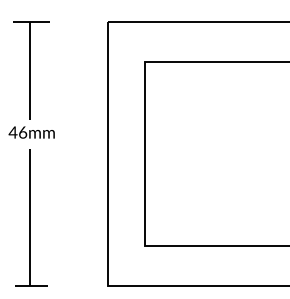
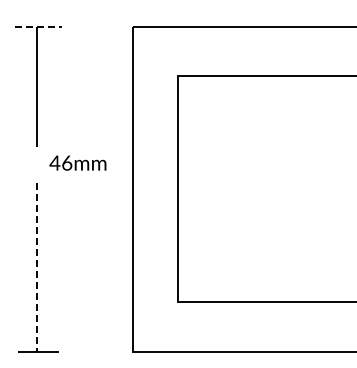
line: (31, 22) -> (38, 27), solid -> dashed
text: (31, 132) -> (77, 162), moved
line: (30, 217) -> (37, 267), solid -> dashed

